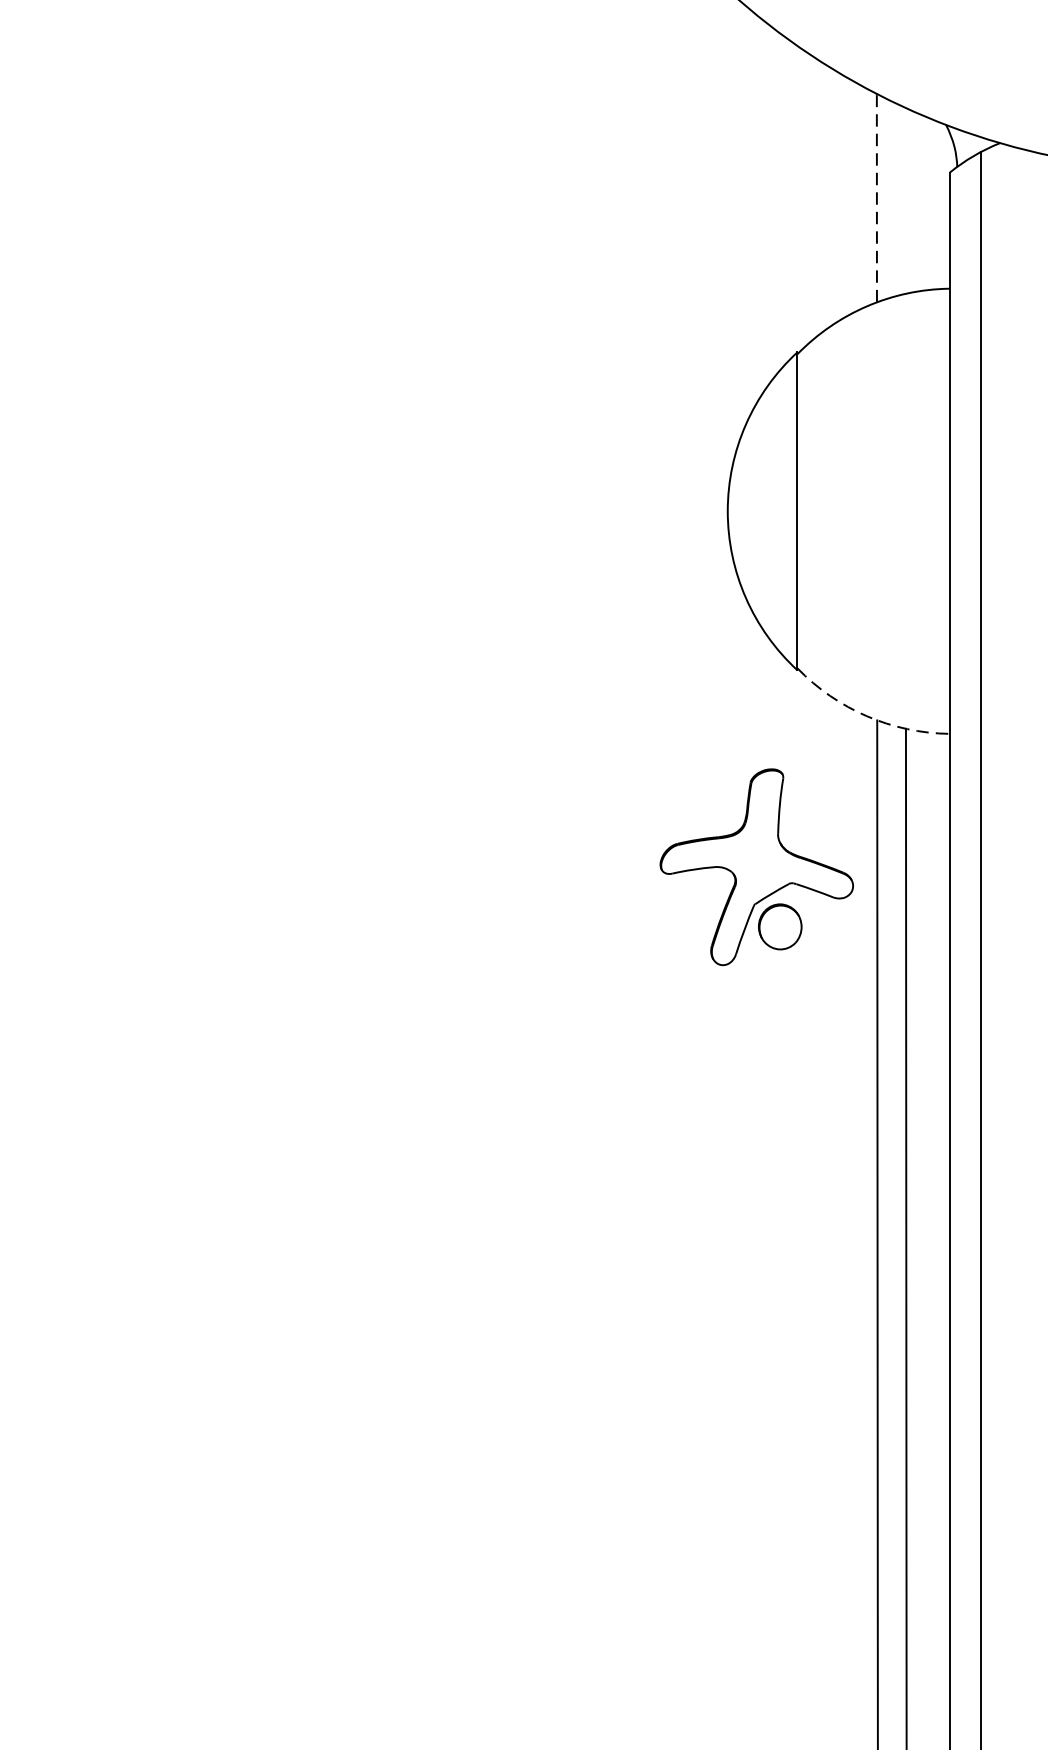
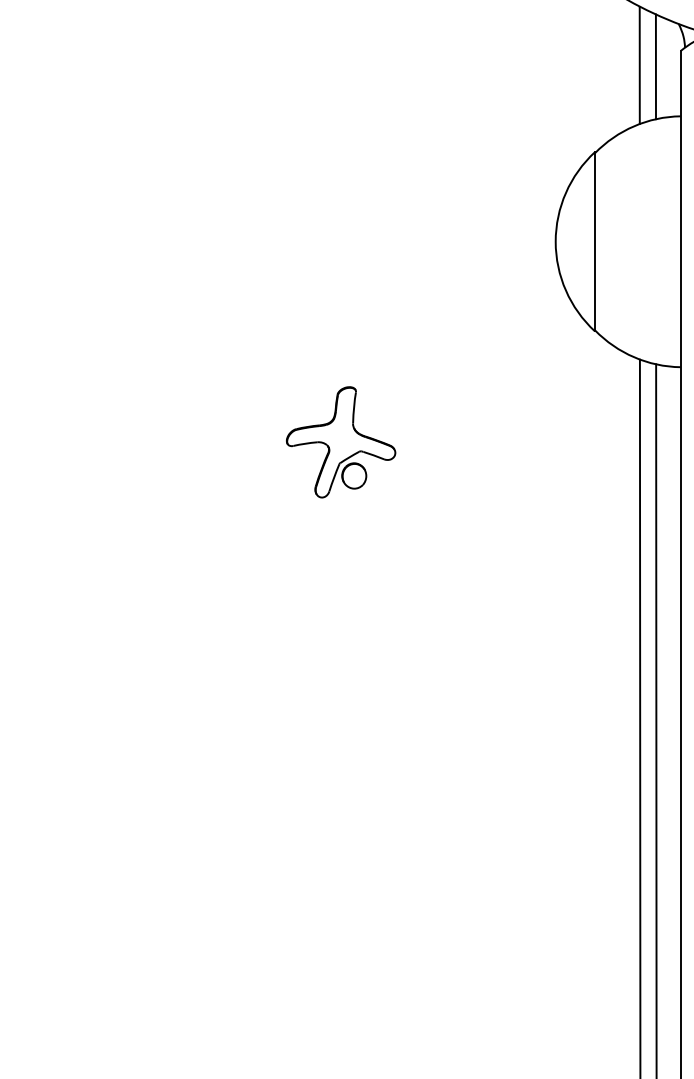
line: (876, 198) -> (639, 65), dashed -> solid
line: (904, 200) -> (655, 66), added
arc: (867, 716) -> (634, 357), dashed -> solid
part: (757, 867) -> (341, 442), moved

